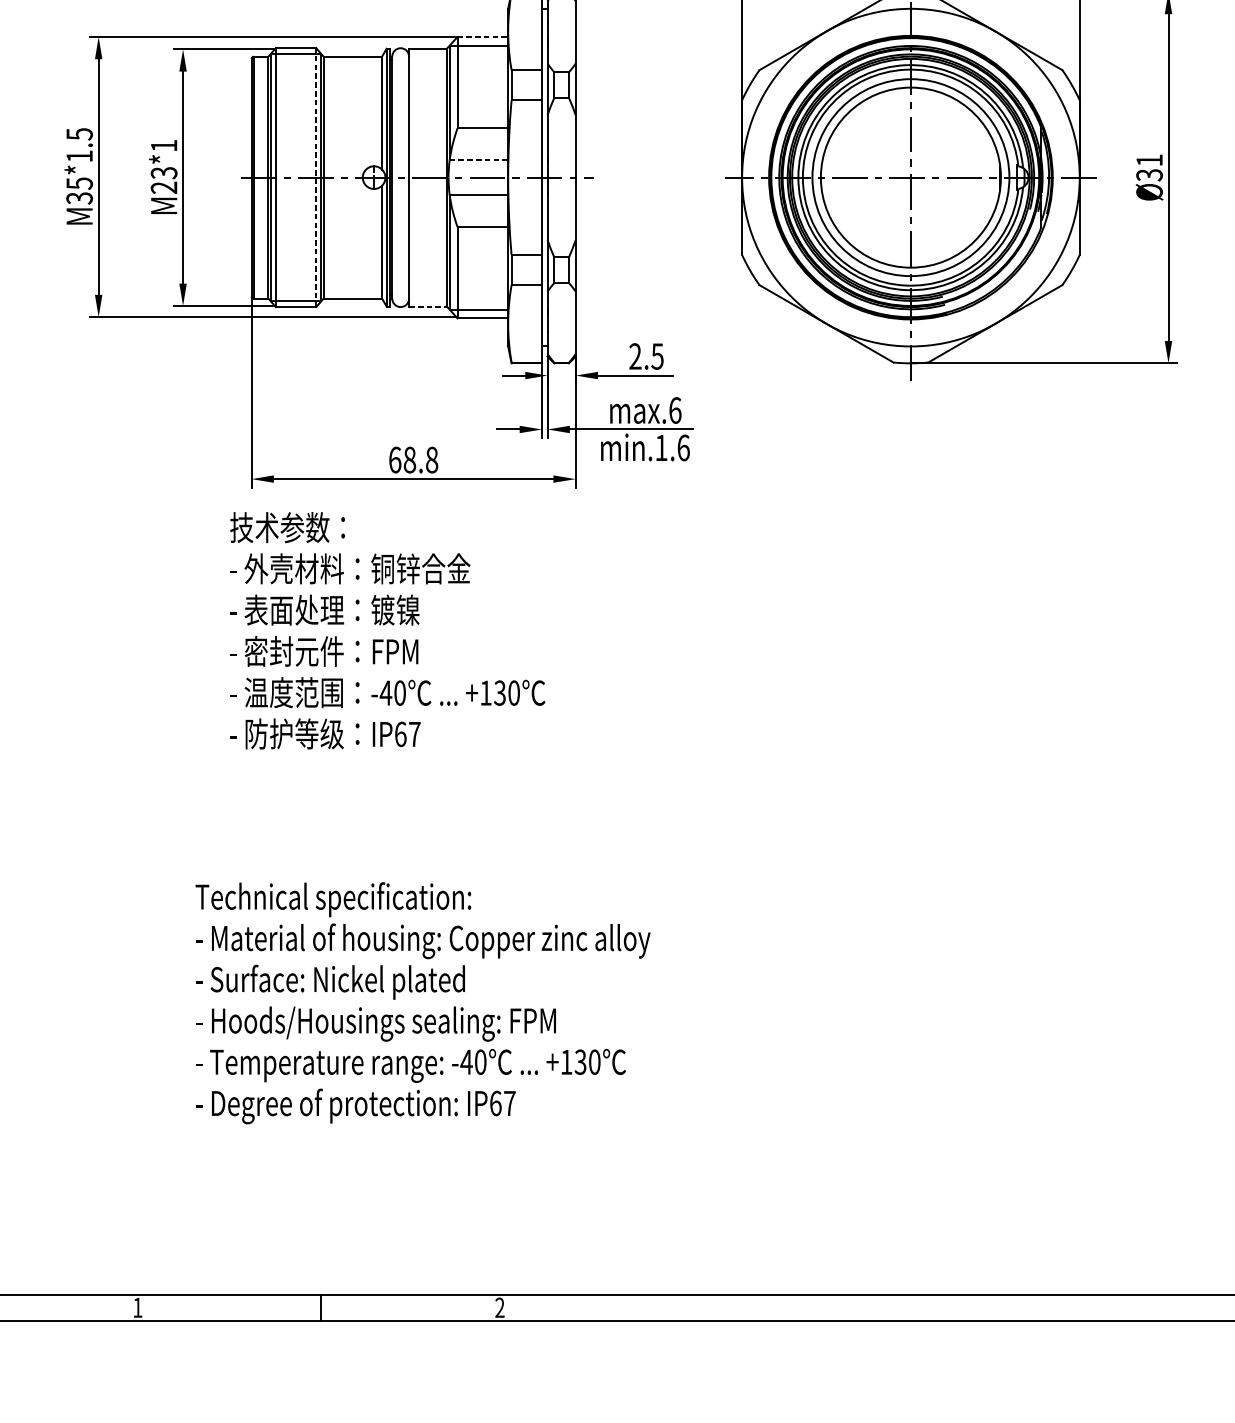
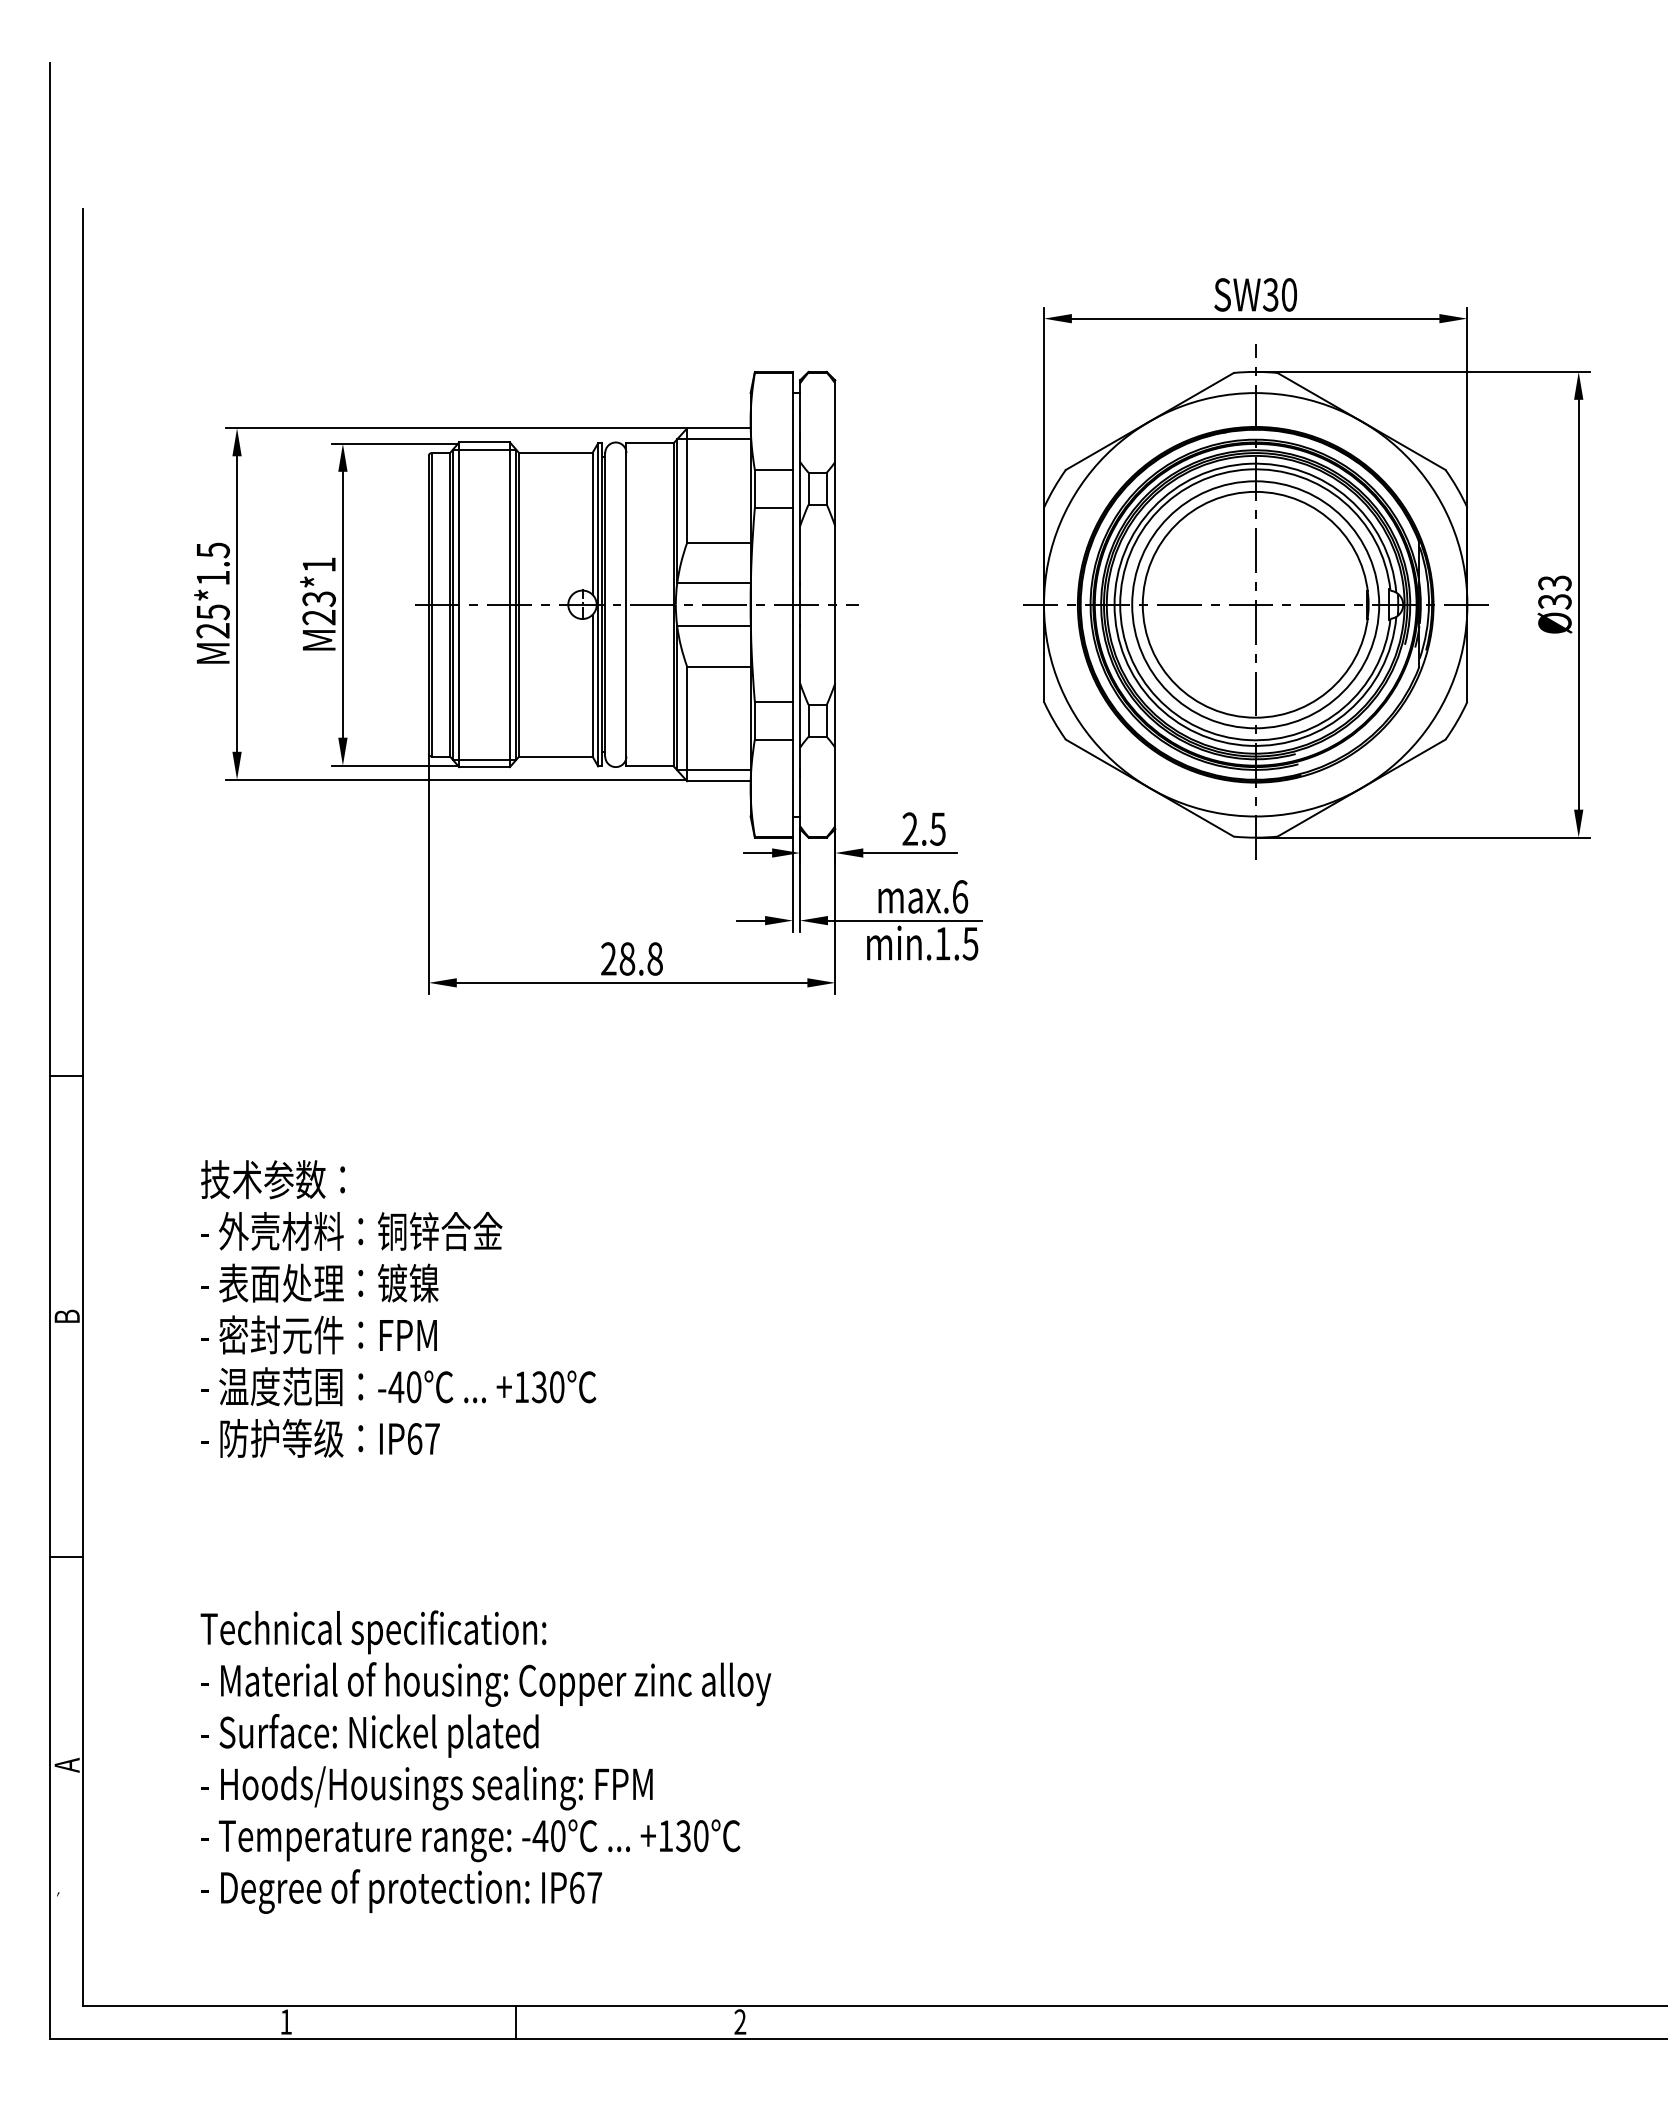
line: (482, 37) -> (718, 428), dashed -> solid
line: (478, 160) -> (713, 583), dashed -> solid
text: (1149, 160) -> (1554, 583), Ø31 -> Ø33
line: (316, 177) -> (510, 604), dashed -> solid
text: (79, 198) -> (213, 630), M35*1.5 -> M25*1.5
line: (428, 306) -> (650, 766), dashed -> solid
text: (683, 447) -> (970, 943), min.1.6 -> min.1.5
text: (394, 459) -> (608, 958), 68.8 -> 28.8
text: (387, 630) -> (398, 1308), moved
text: (422, 1002) -> (485, 1761), moved

